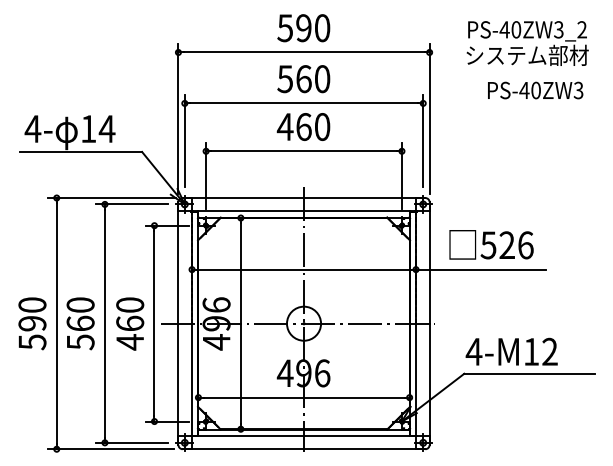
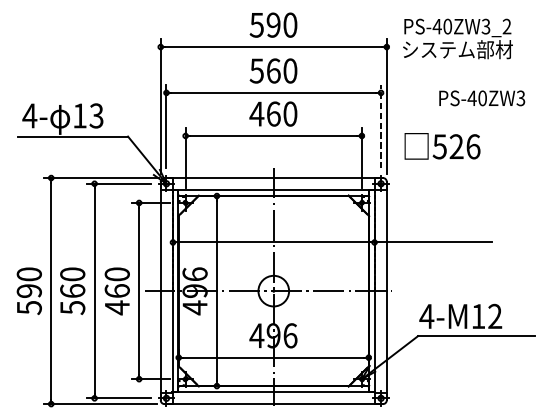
text: (527, 43) -> (457, 38), moved
text: (535, 90) -> (482, 98), moved
text: (106, 129) -> (95, 116), 14 -> 13
line: (423, 140) -> (381, 126), solid -> dashed
text: (491, 244) -> (442, 146), moved

